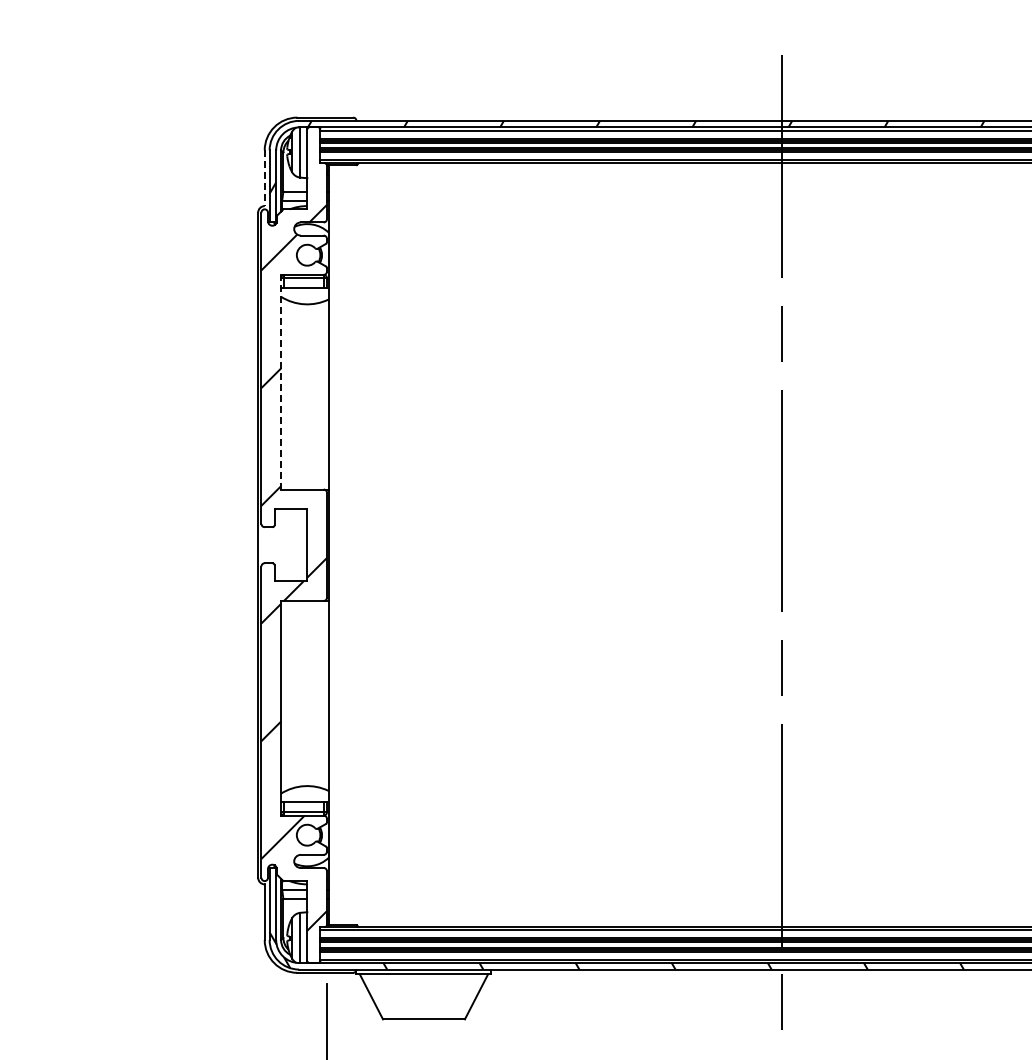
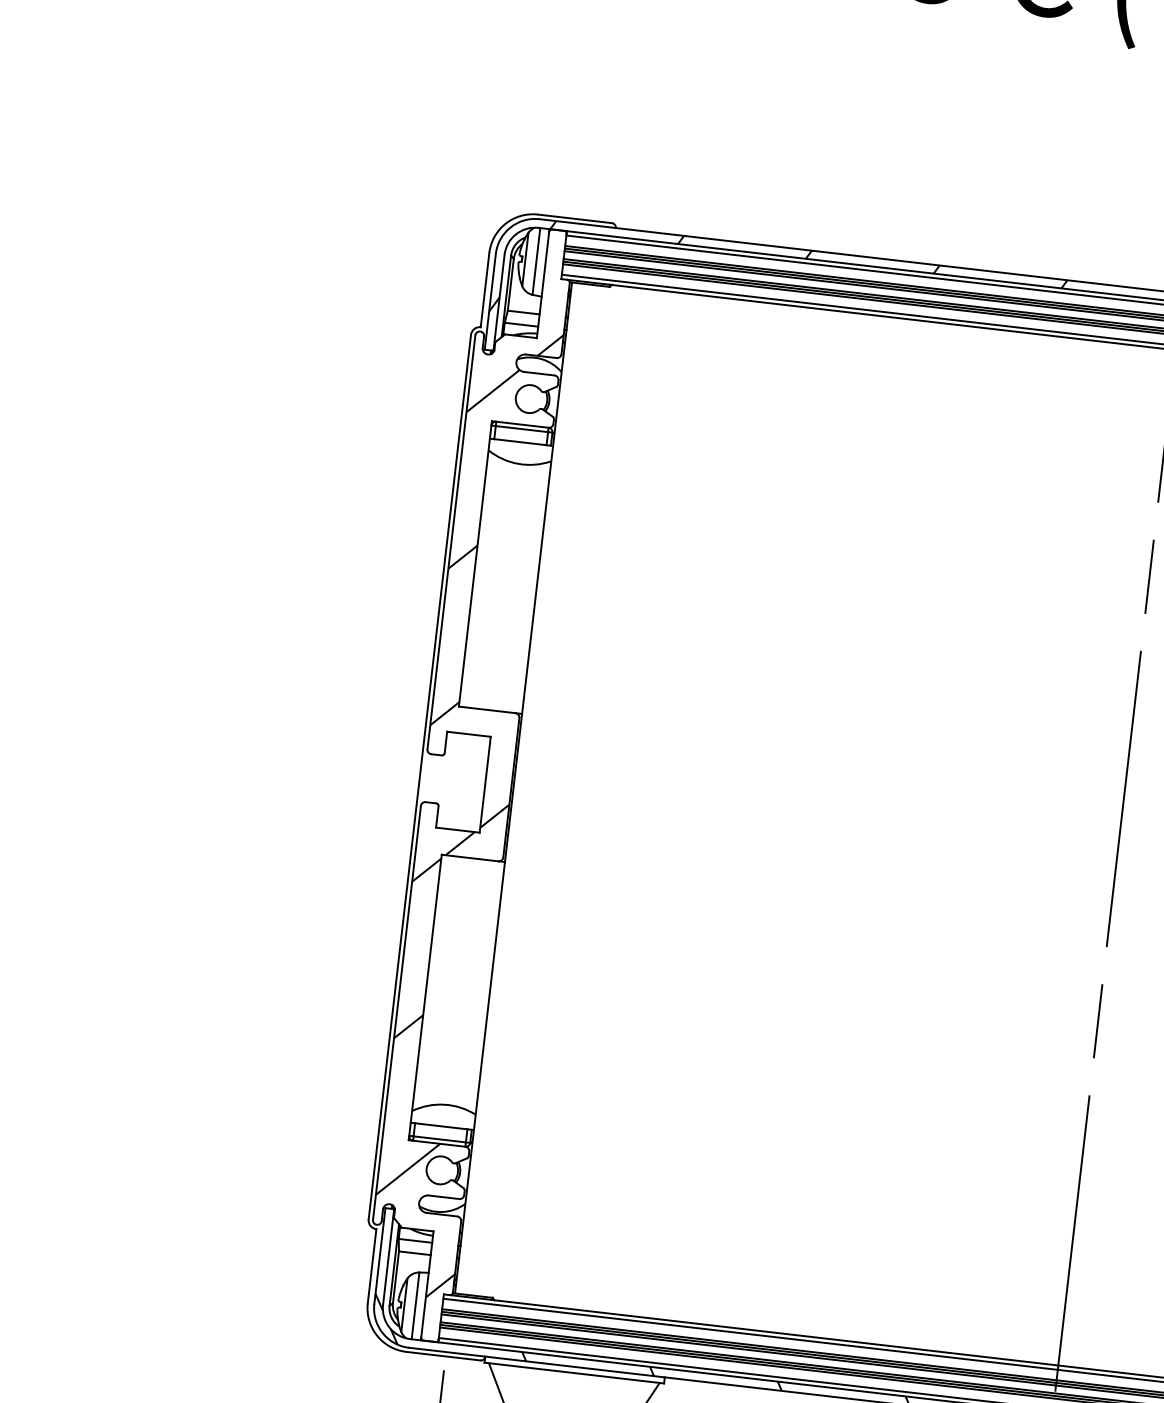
line: (264, 178) -> (484, 290), dashed -> solid
line: (281, 381) -> (476, 563), dashed -> solid

